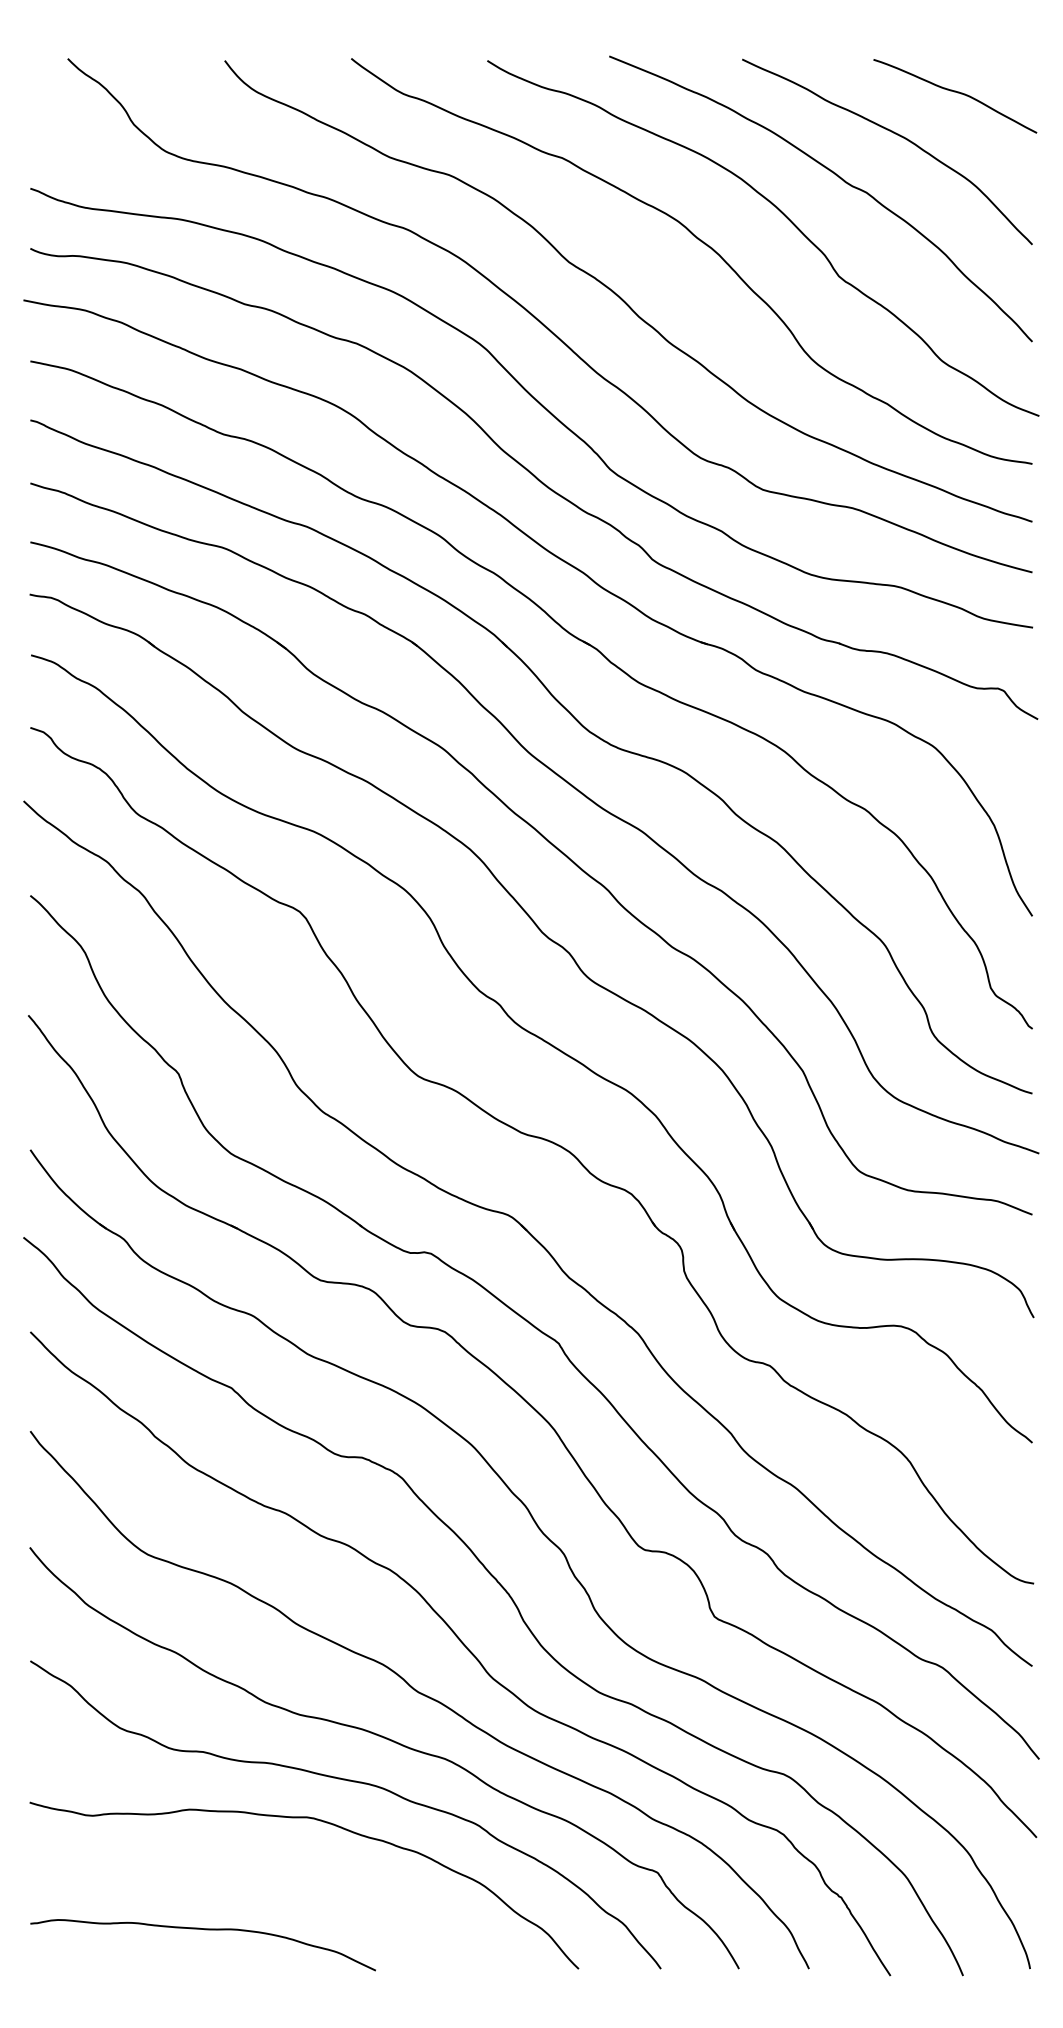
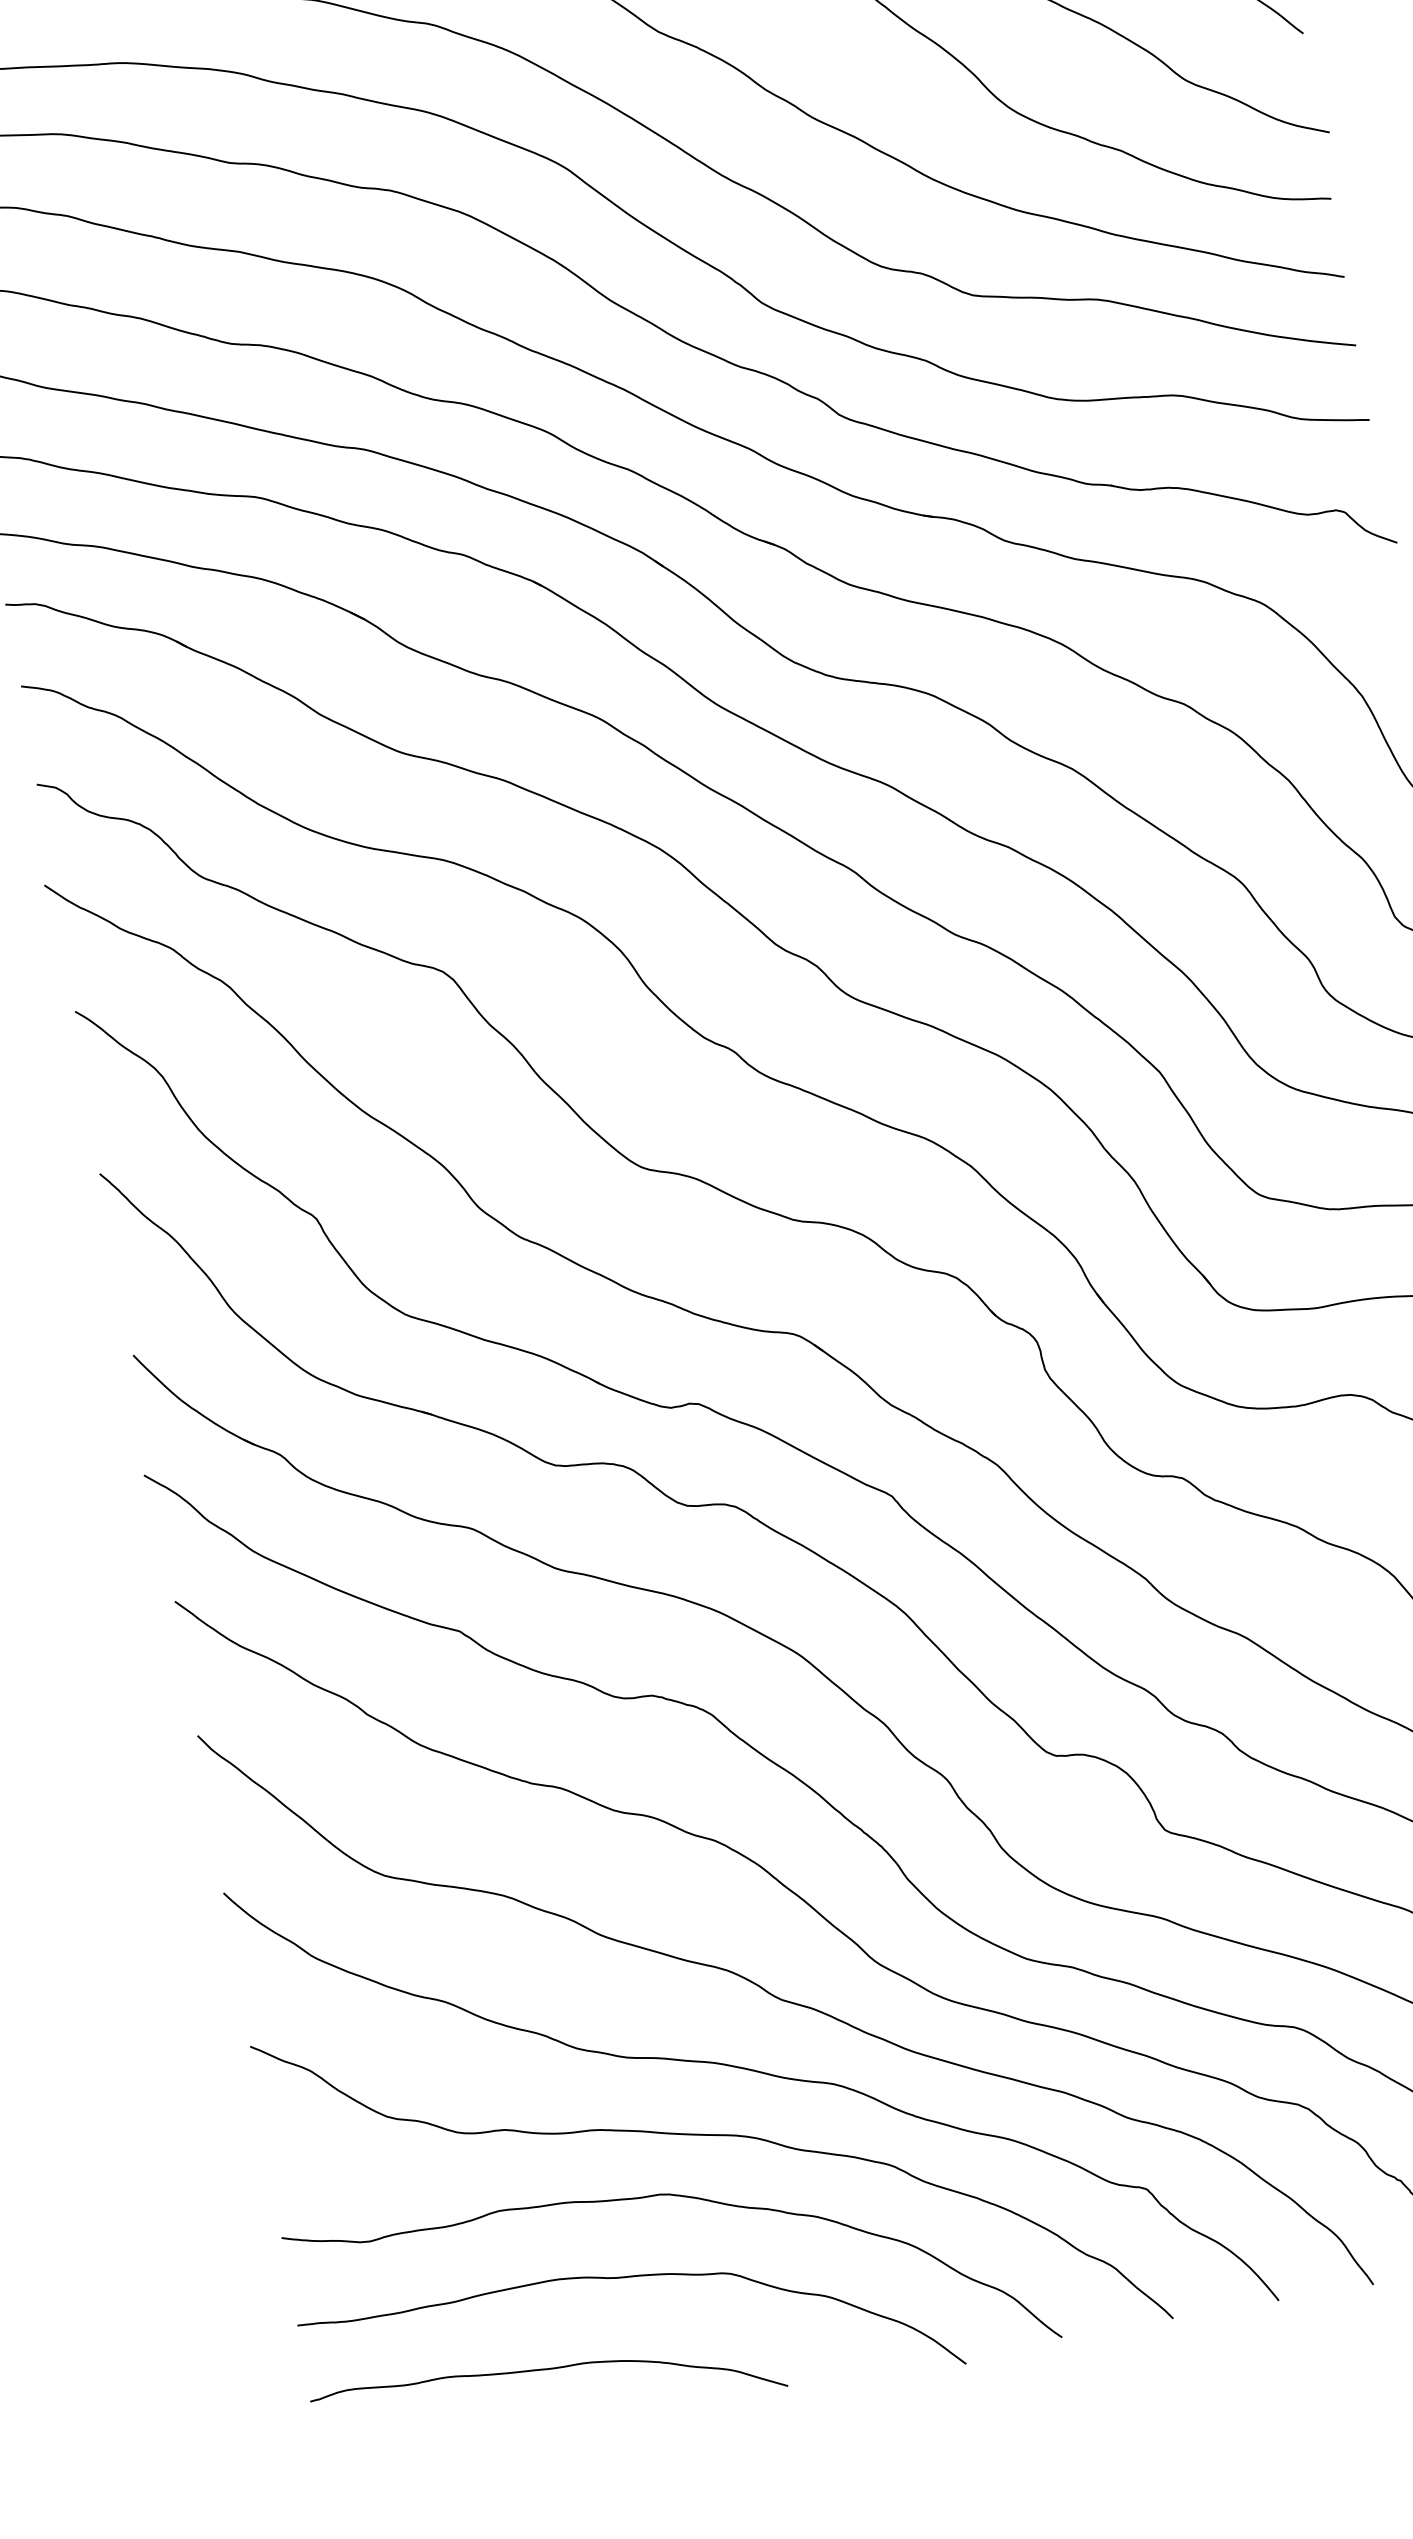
curve: (268, 1873) -> (620, 2279), added

